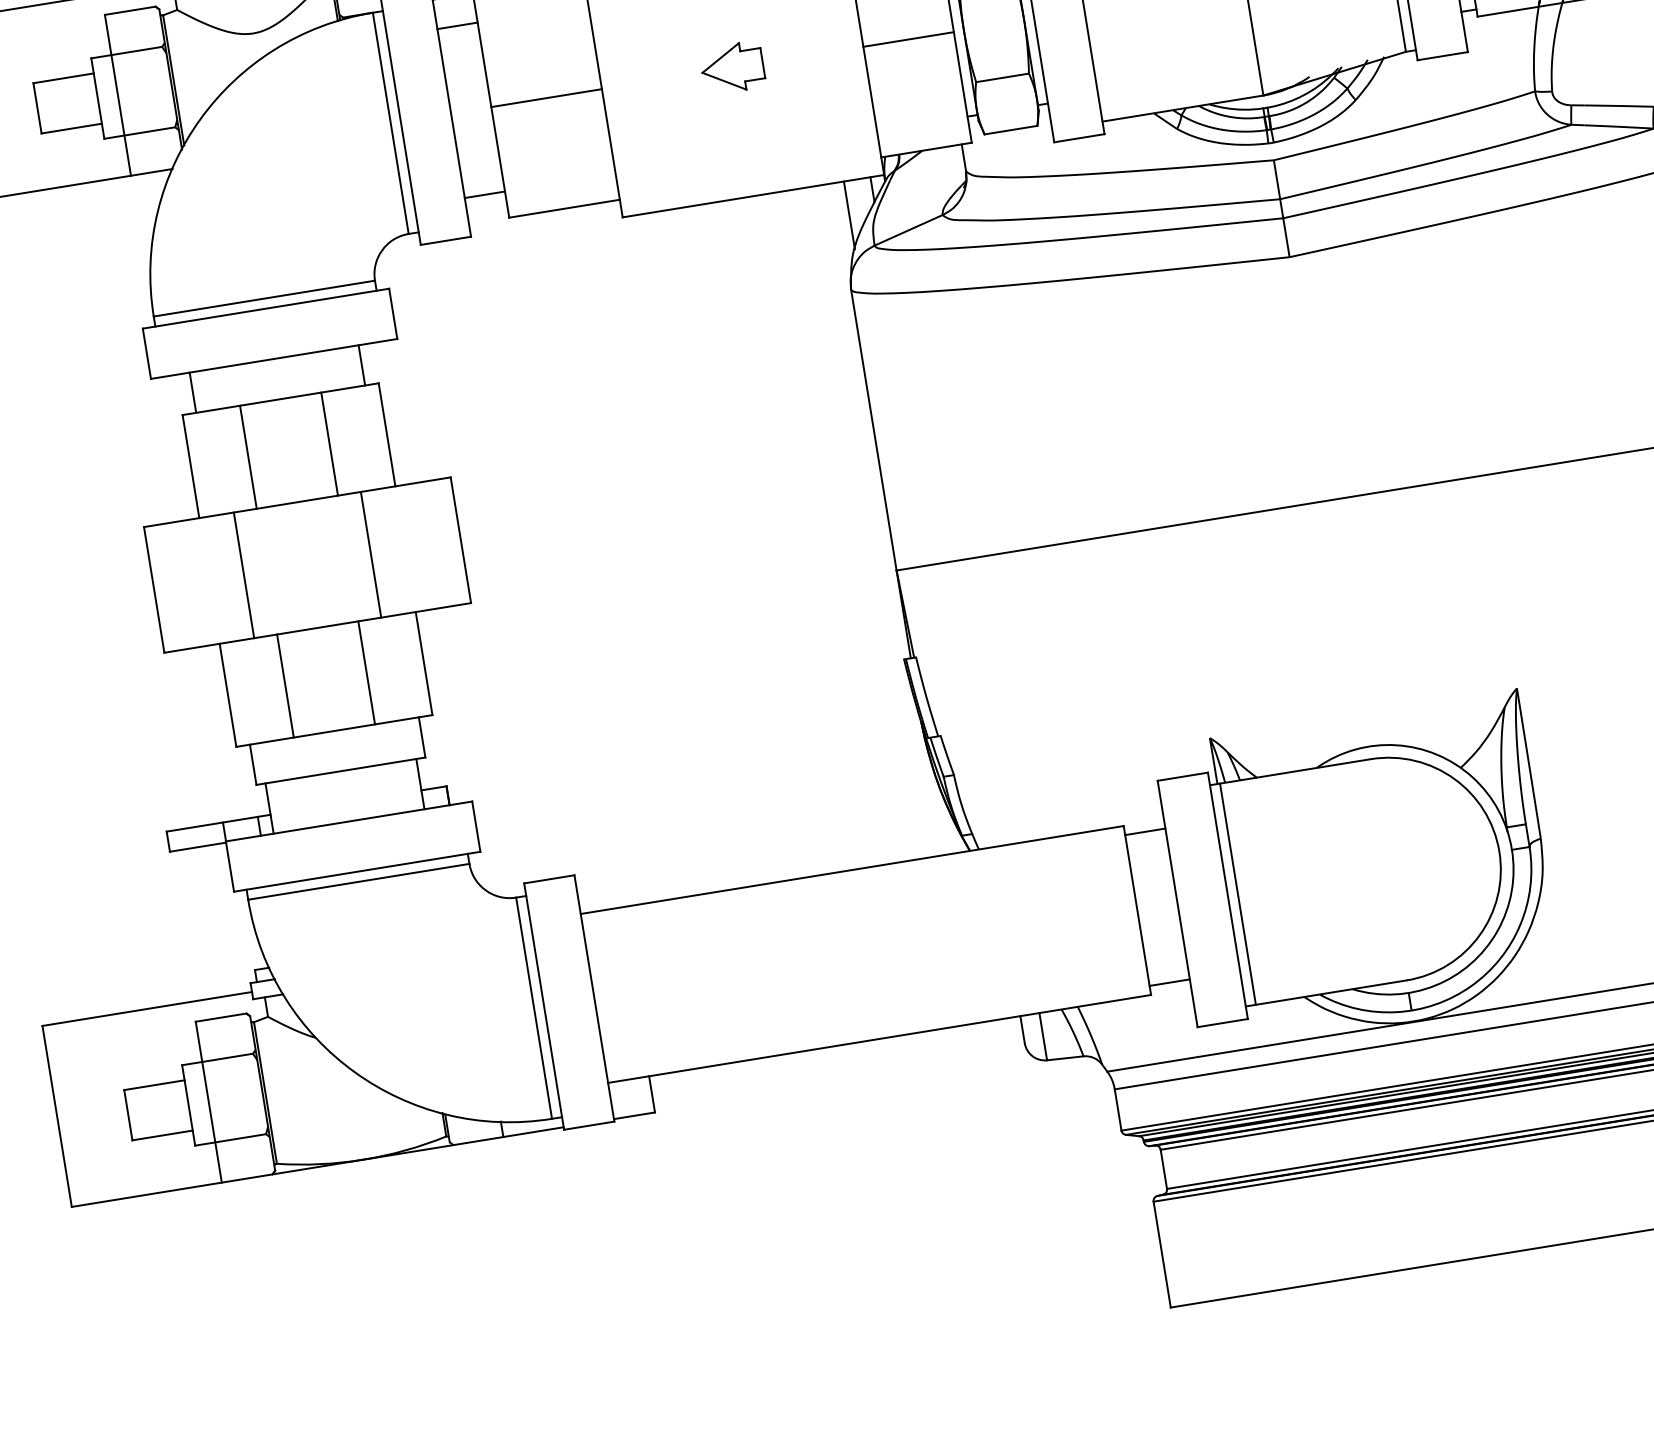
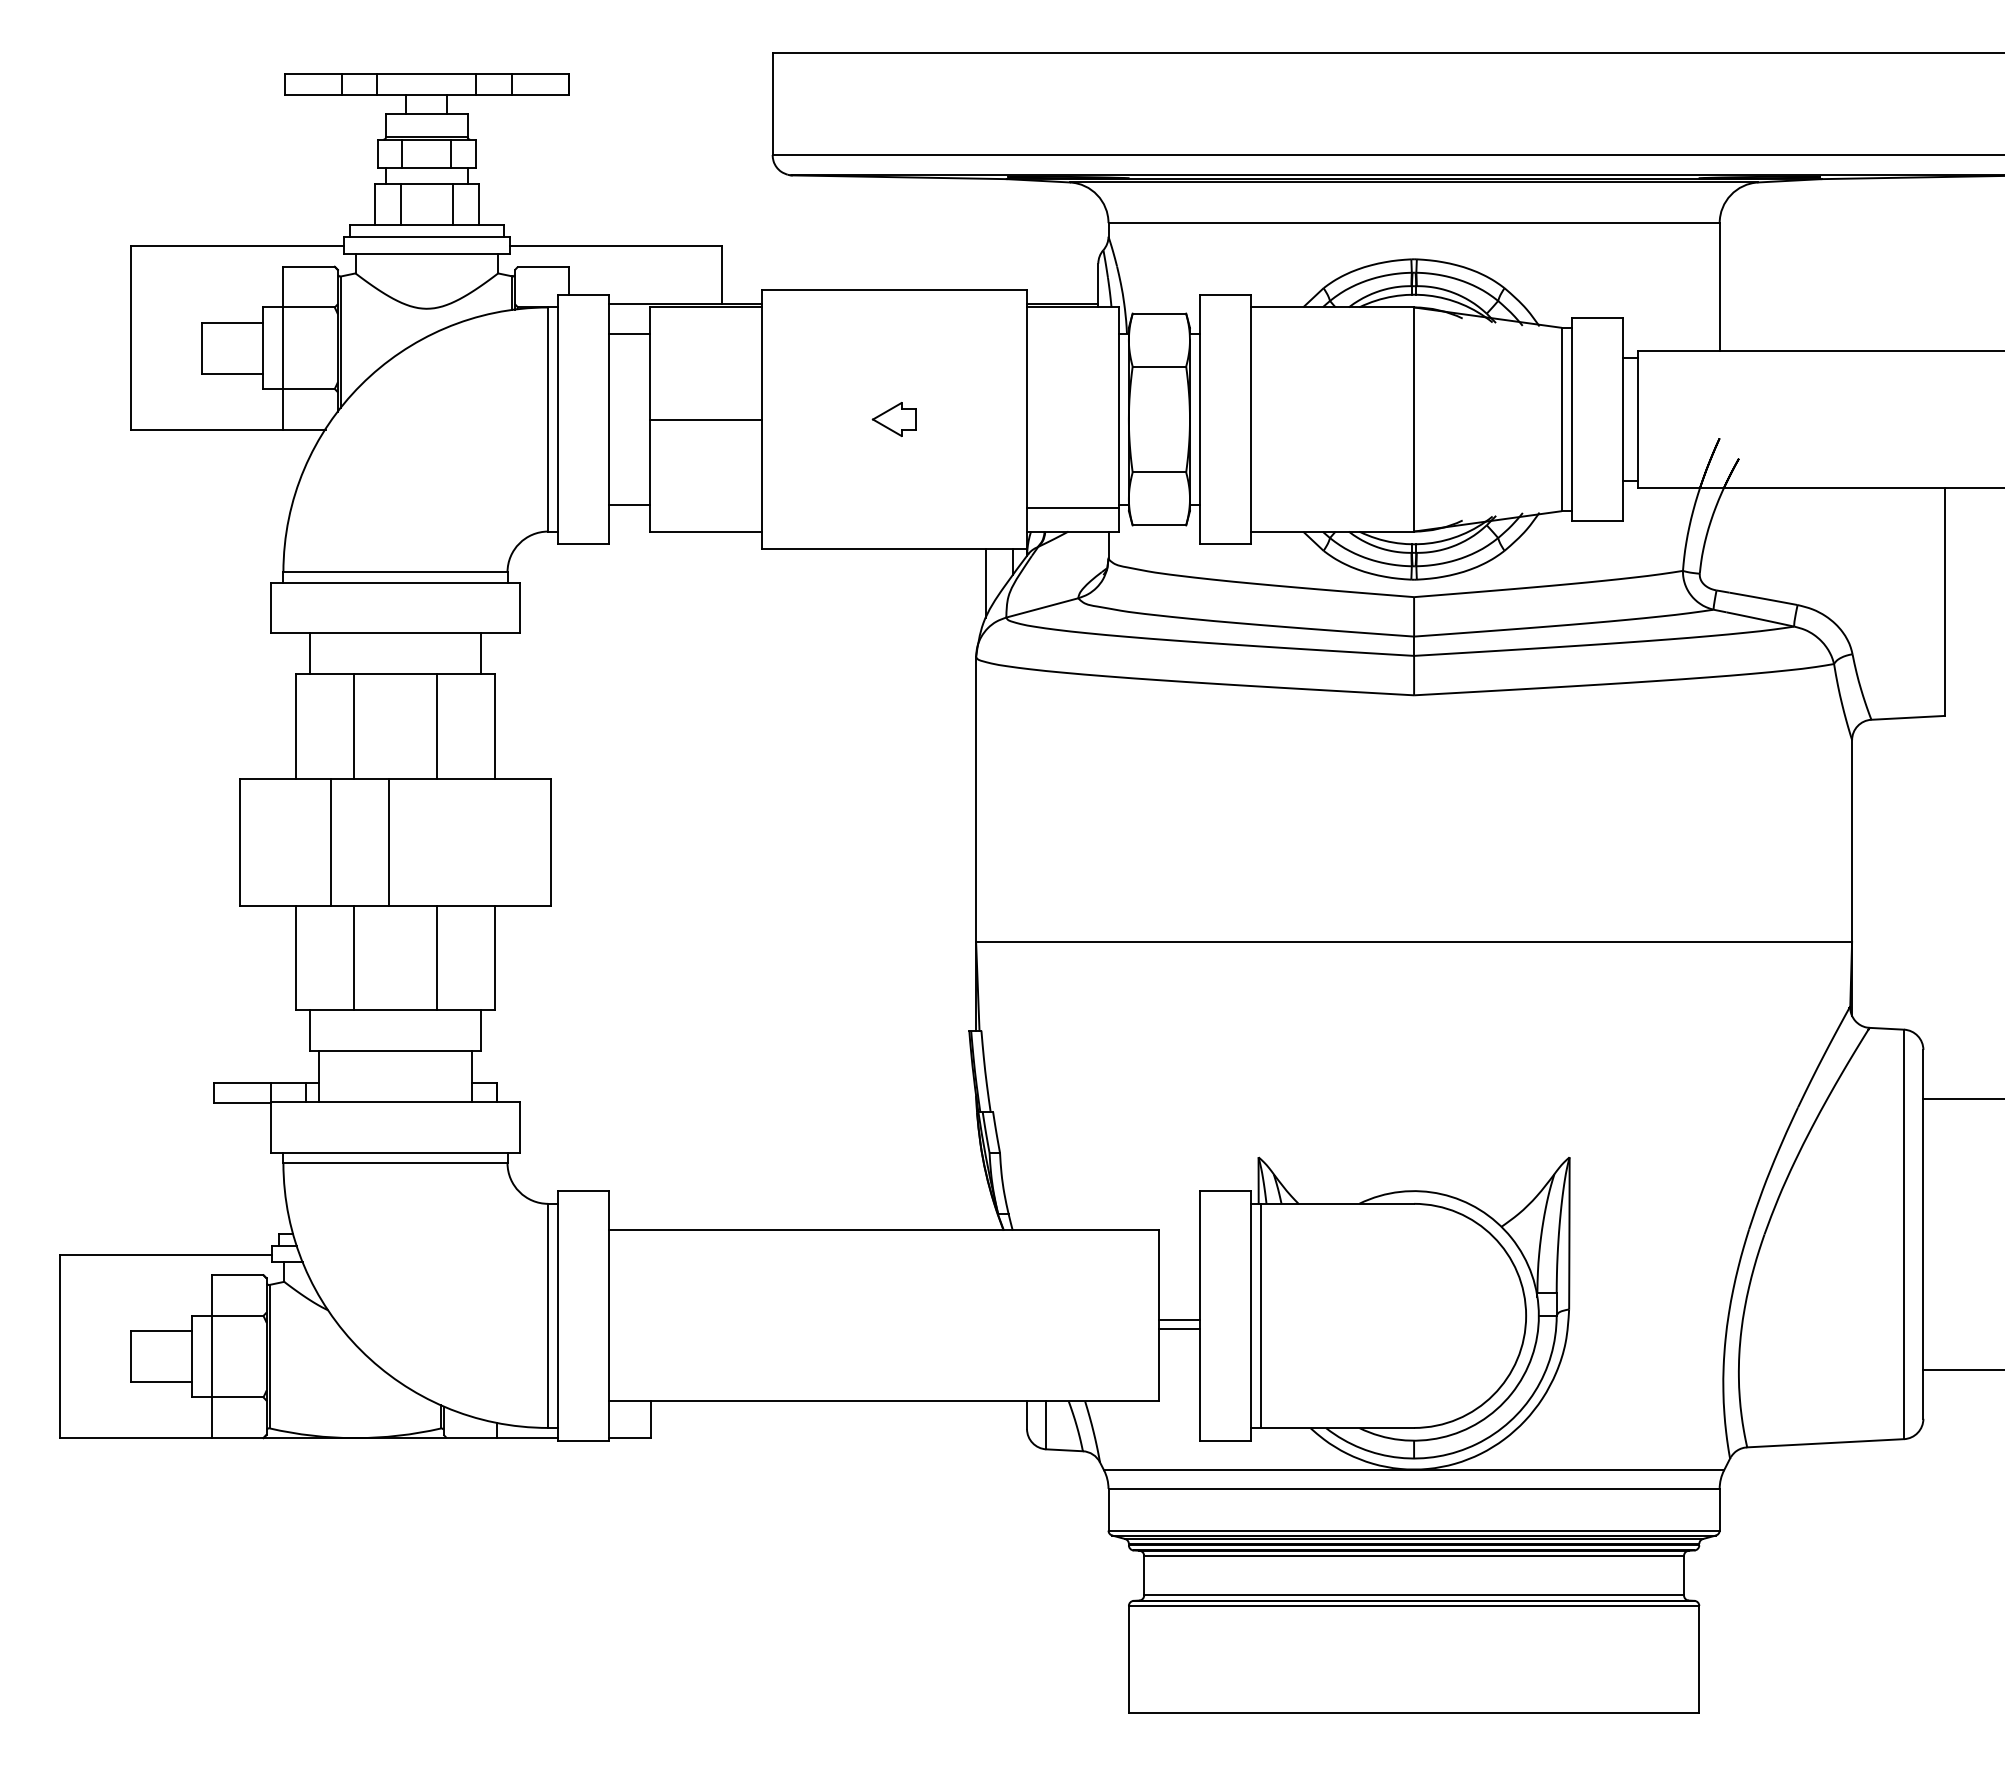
line: (908, 39) -> (1072, 507), moved
part: (731, 68) -> (893, 419), size x0.7
line: (370, 554) -> (388, 841), moved
line: (1144, 831) -> (1179, 1319), moved
line: (1169, 982) -> (1179, 1329), moved

